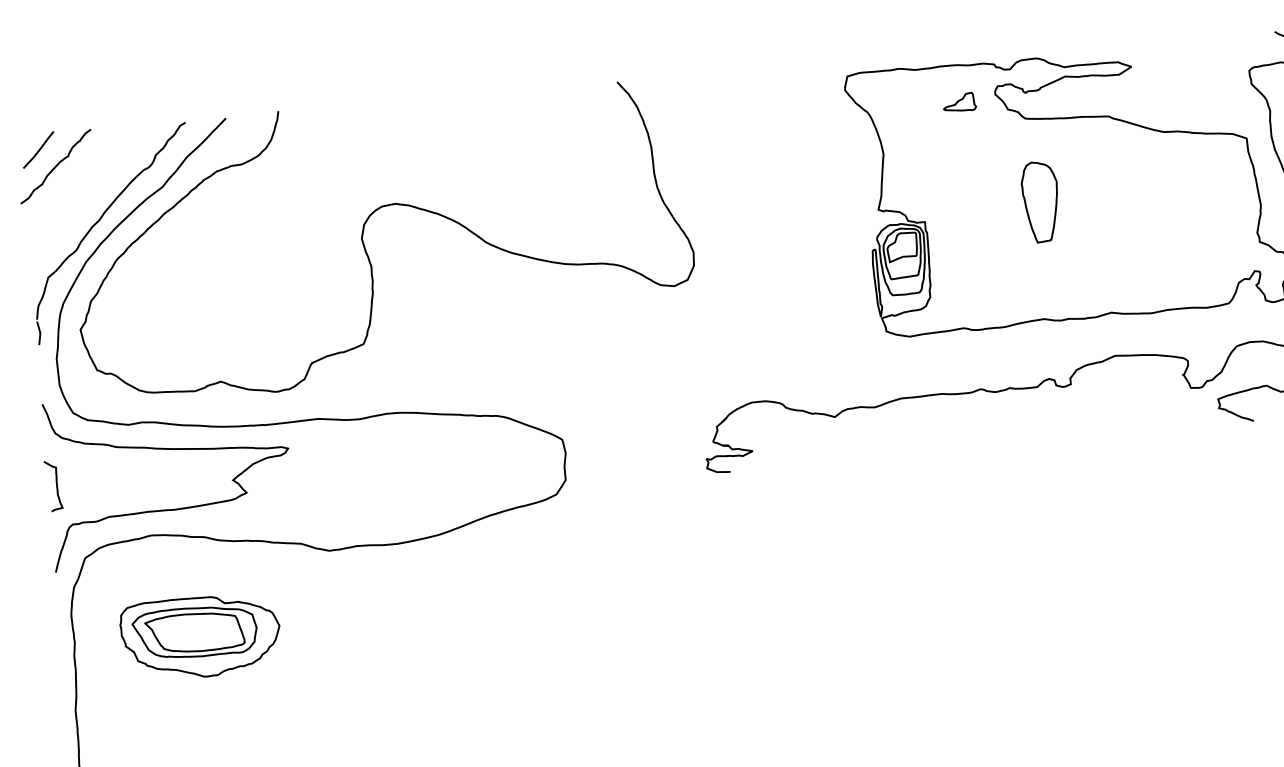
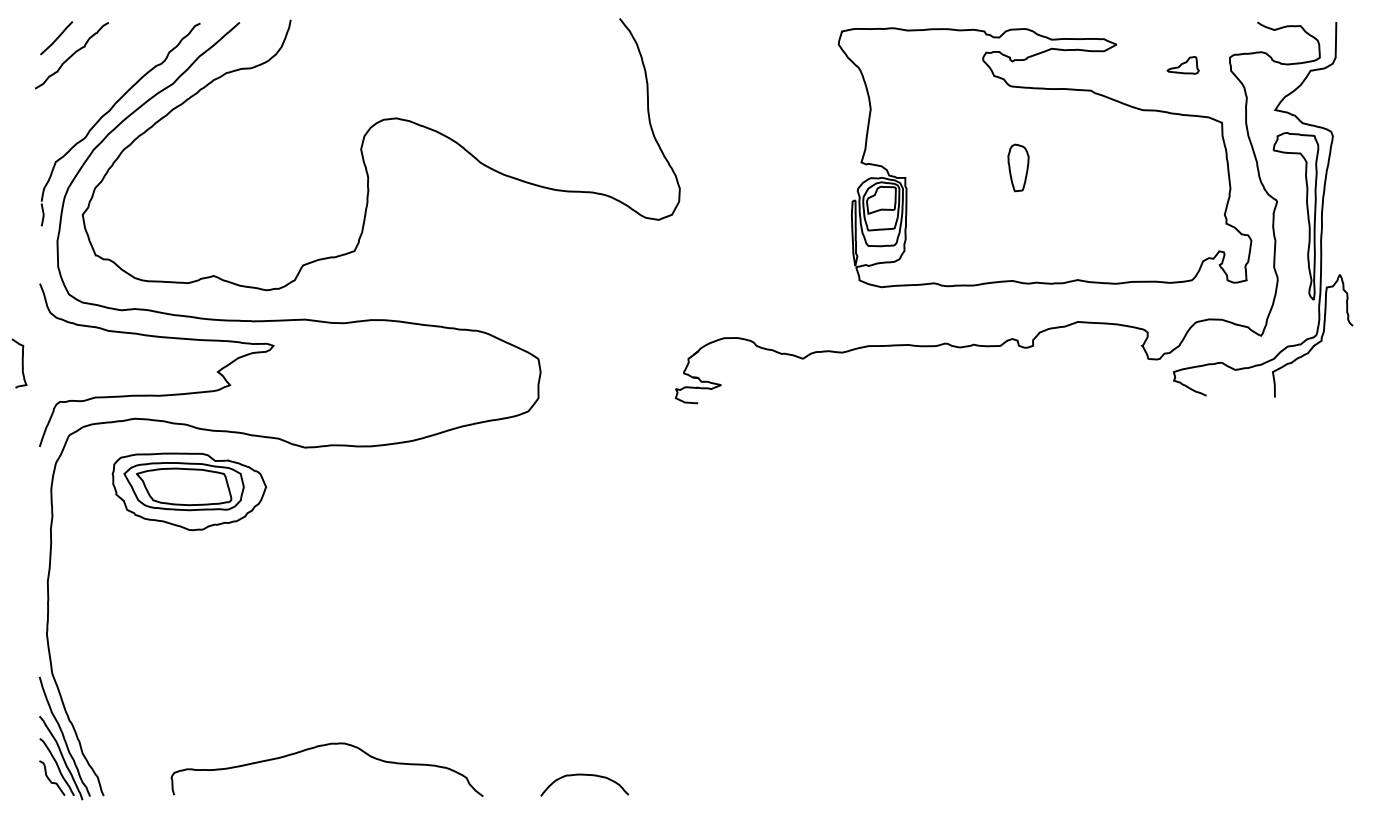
part: (958, 102) -> (1182, 65), moved
part: (1040, 201) -> (1018, 167), size x0.6
curve: (55, 486) -> (21, 363), moved
part: (199, 637) -> (188, 491), moved

